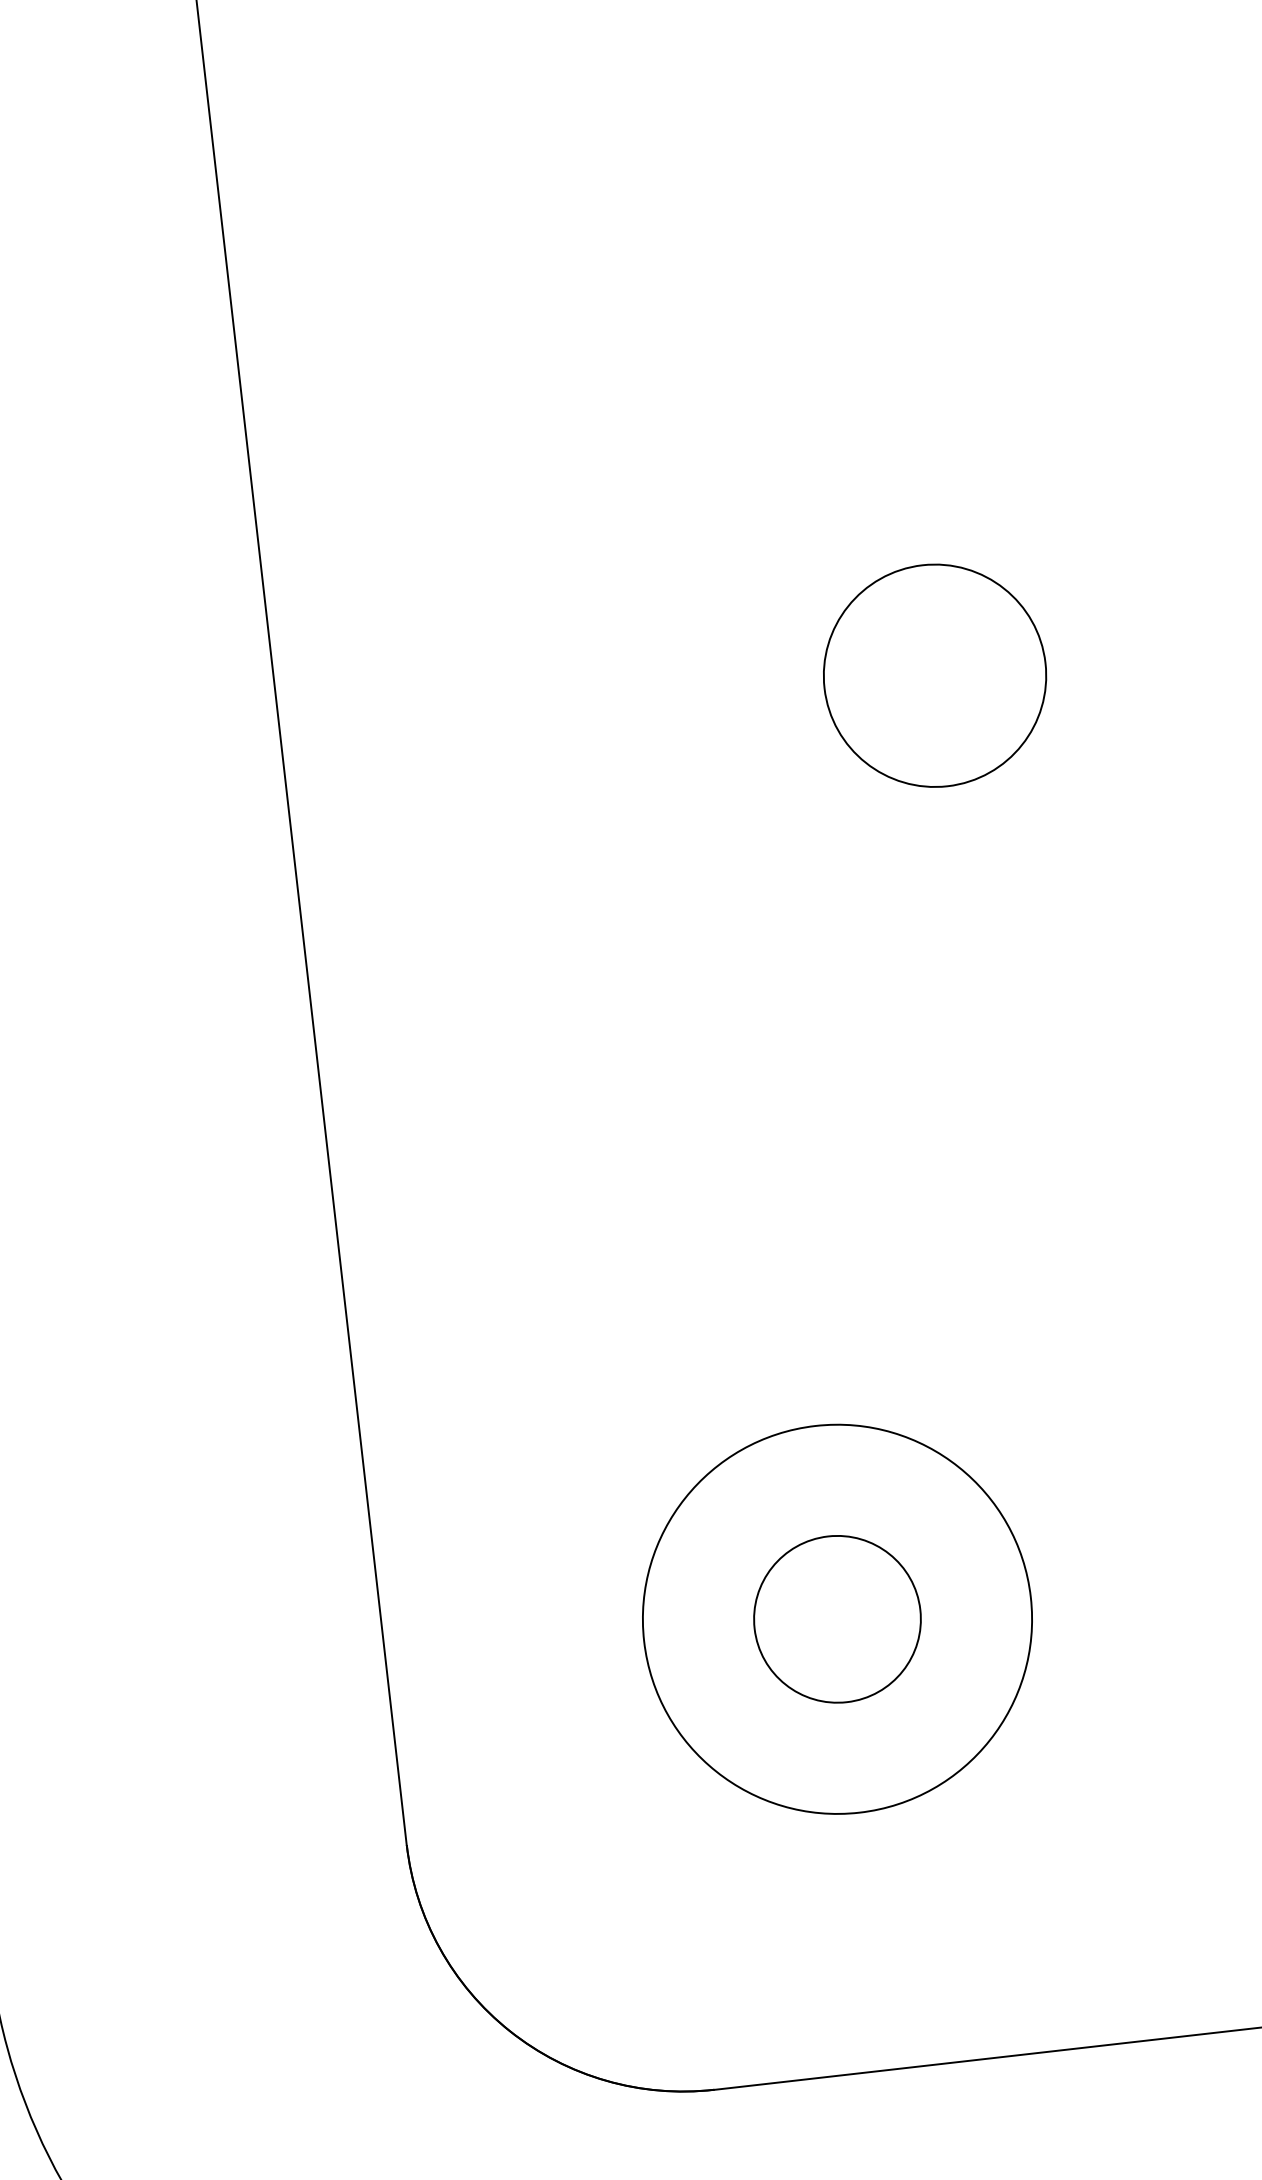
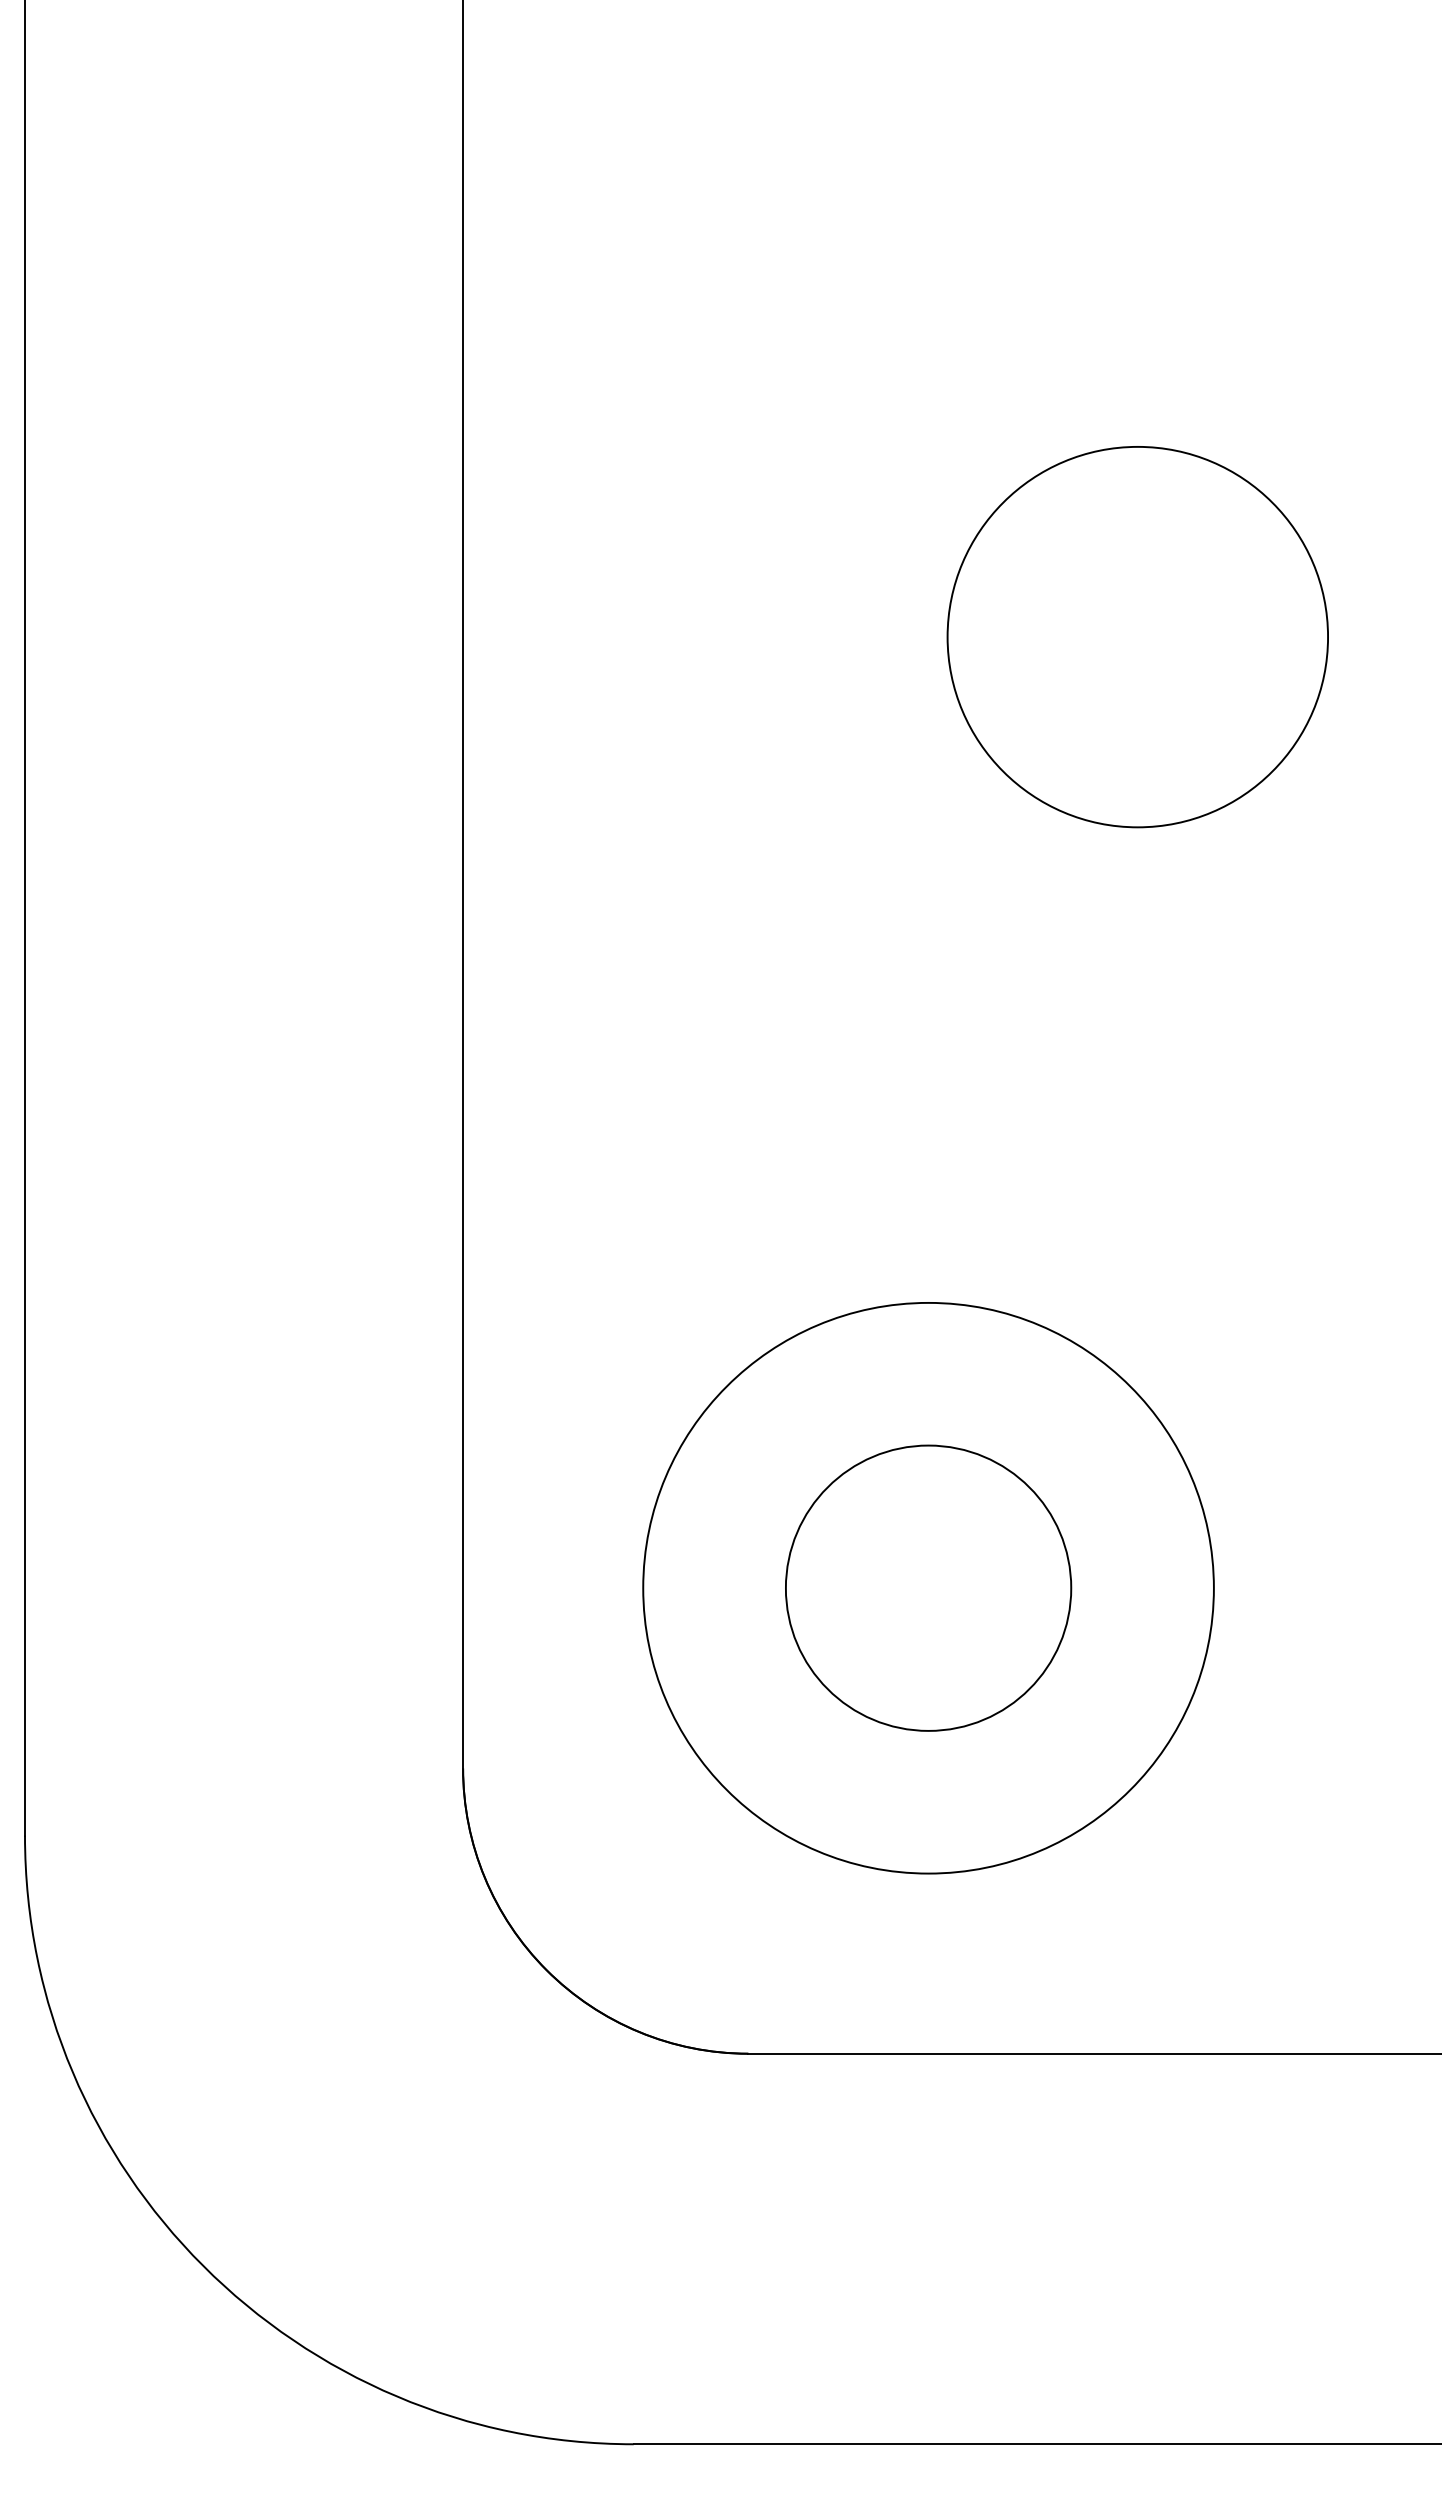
circle: (934, 676) -> (1137, 637), size x1.67
circle: (837, 1618) -> (928, 1587), size x1.43
circle: (837, 1618) -> (928, 1587), size x1.67

